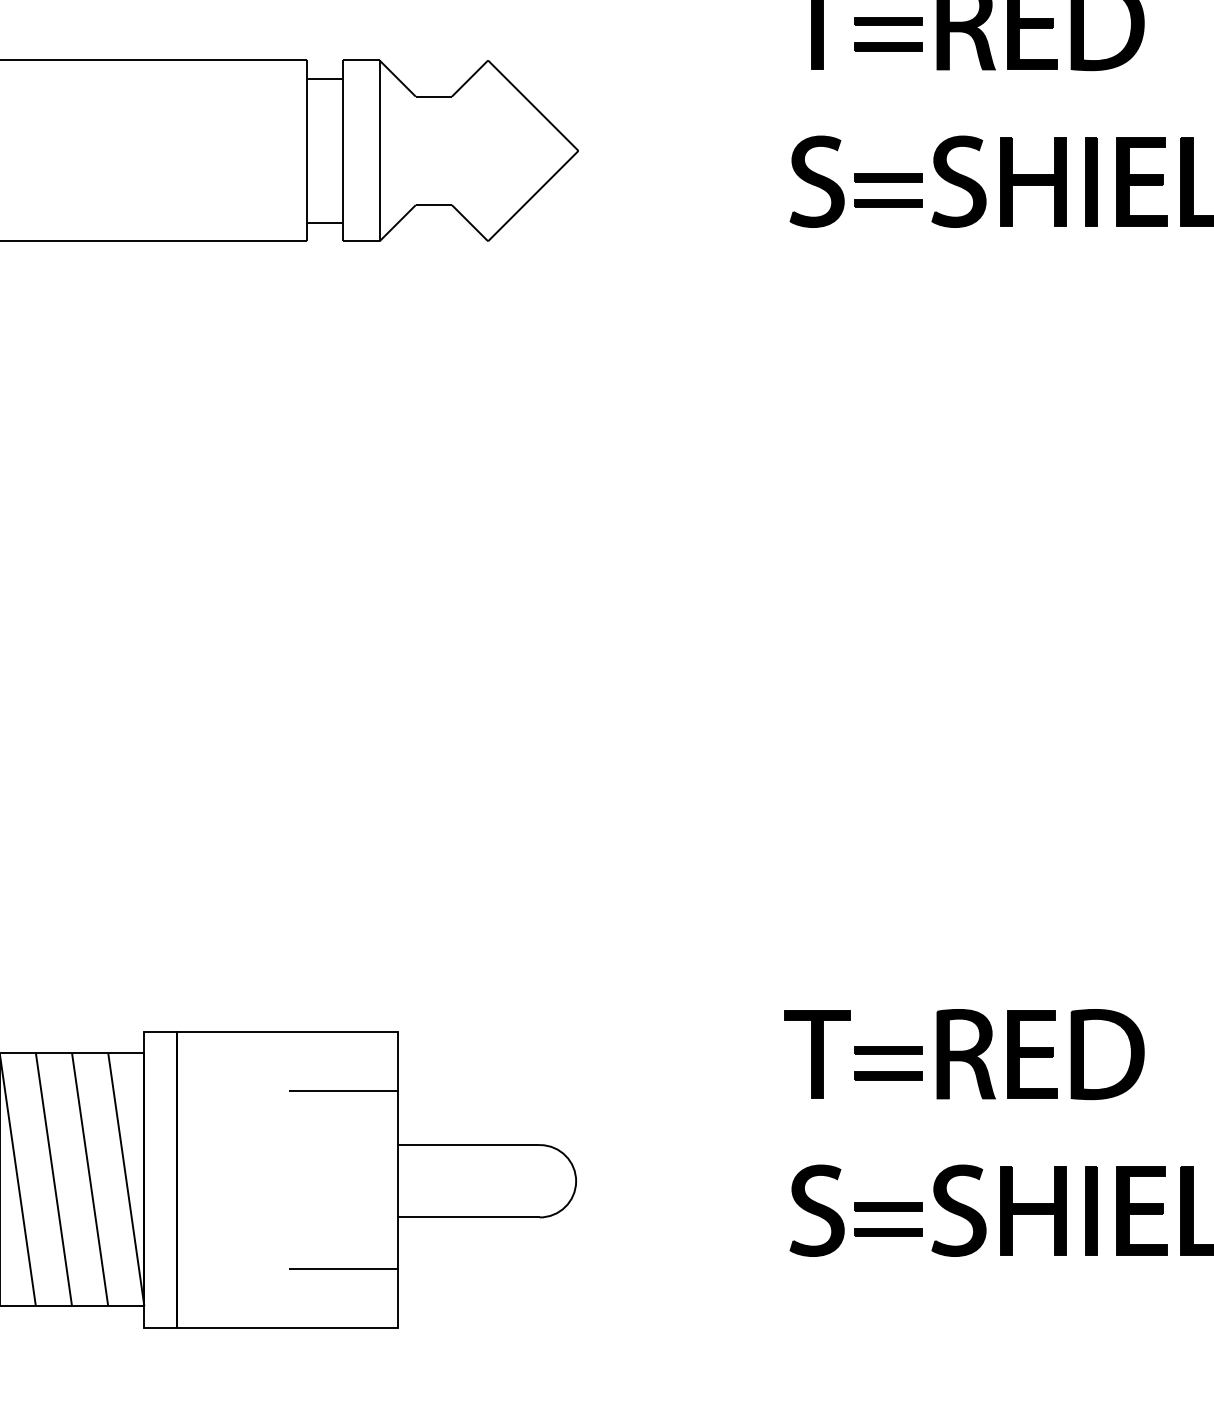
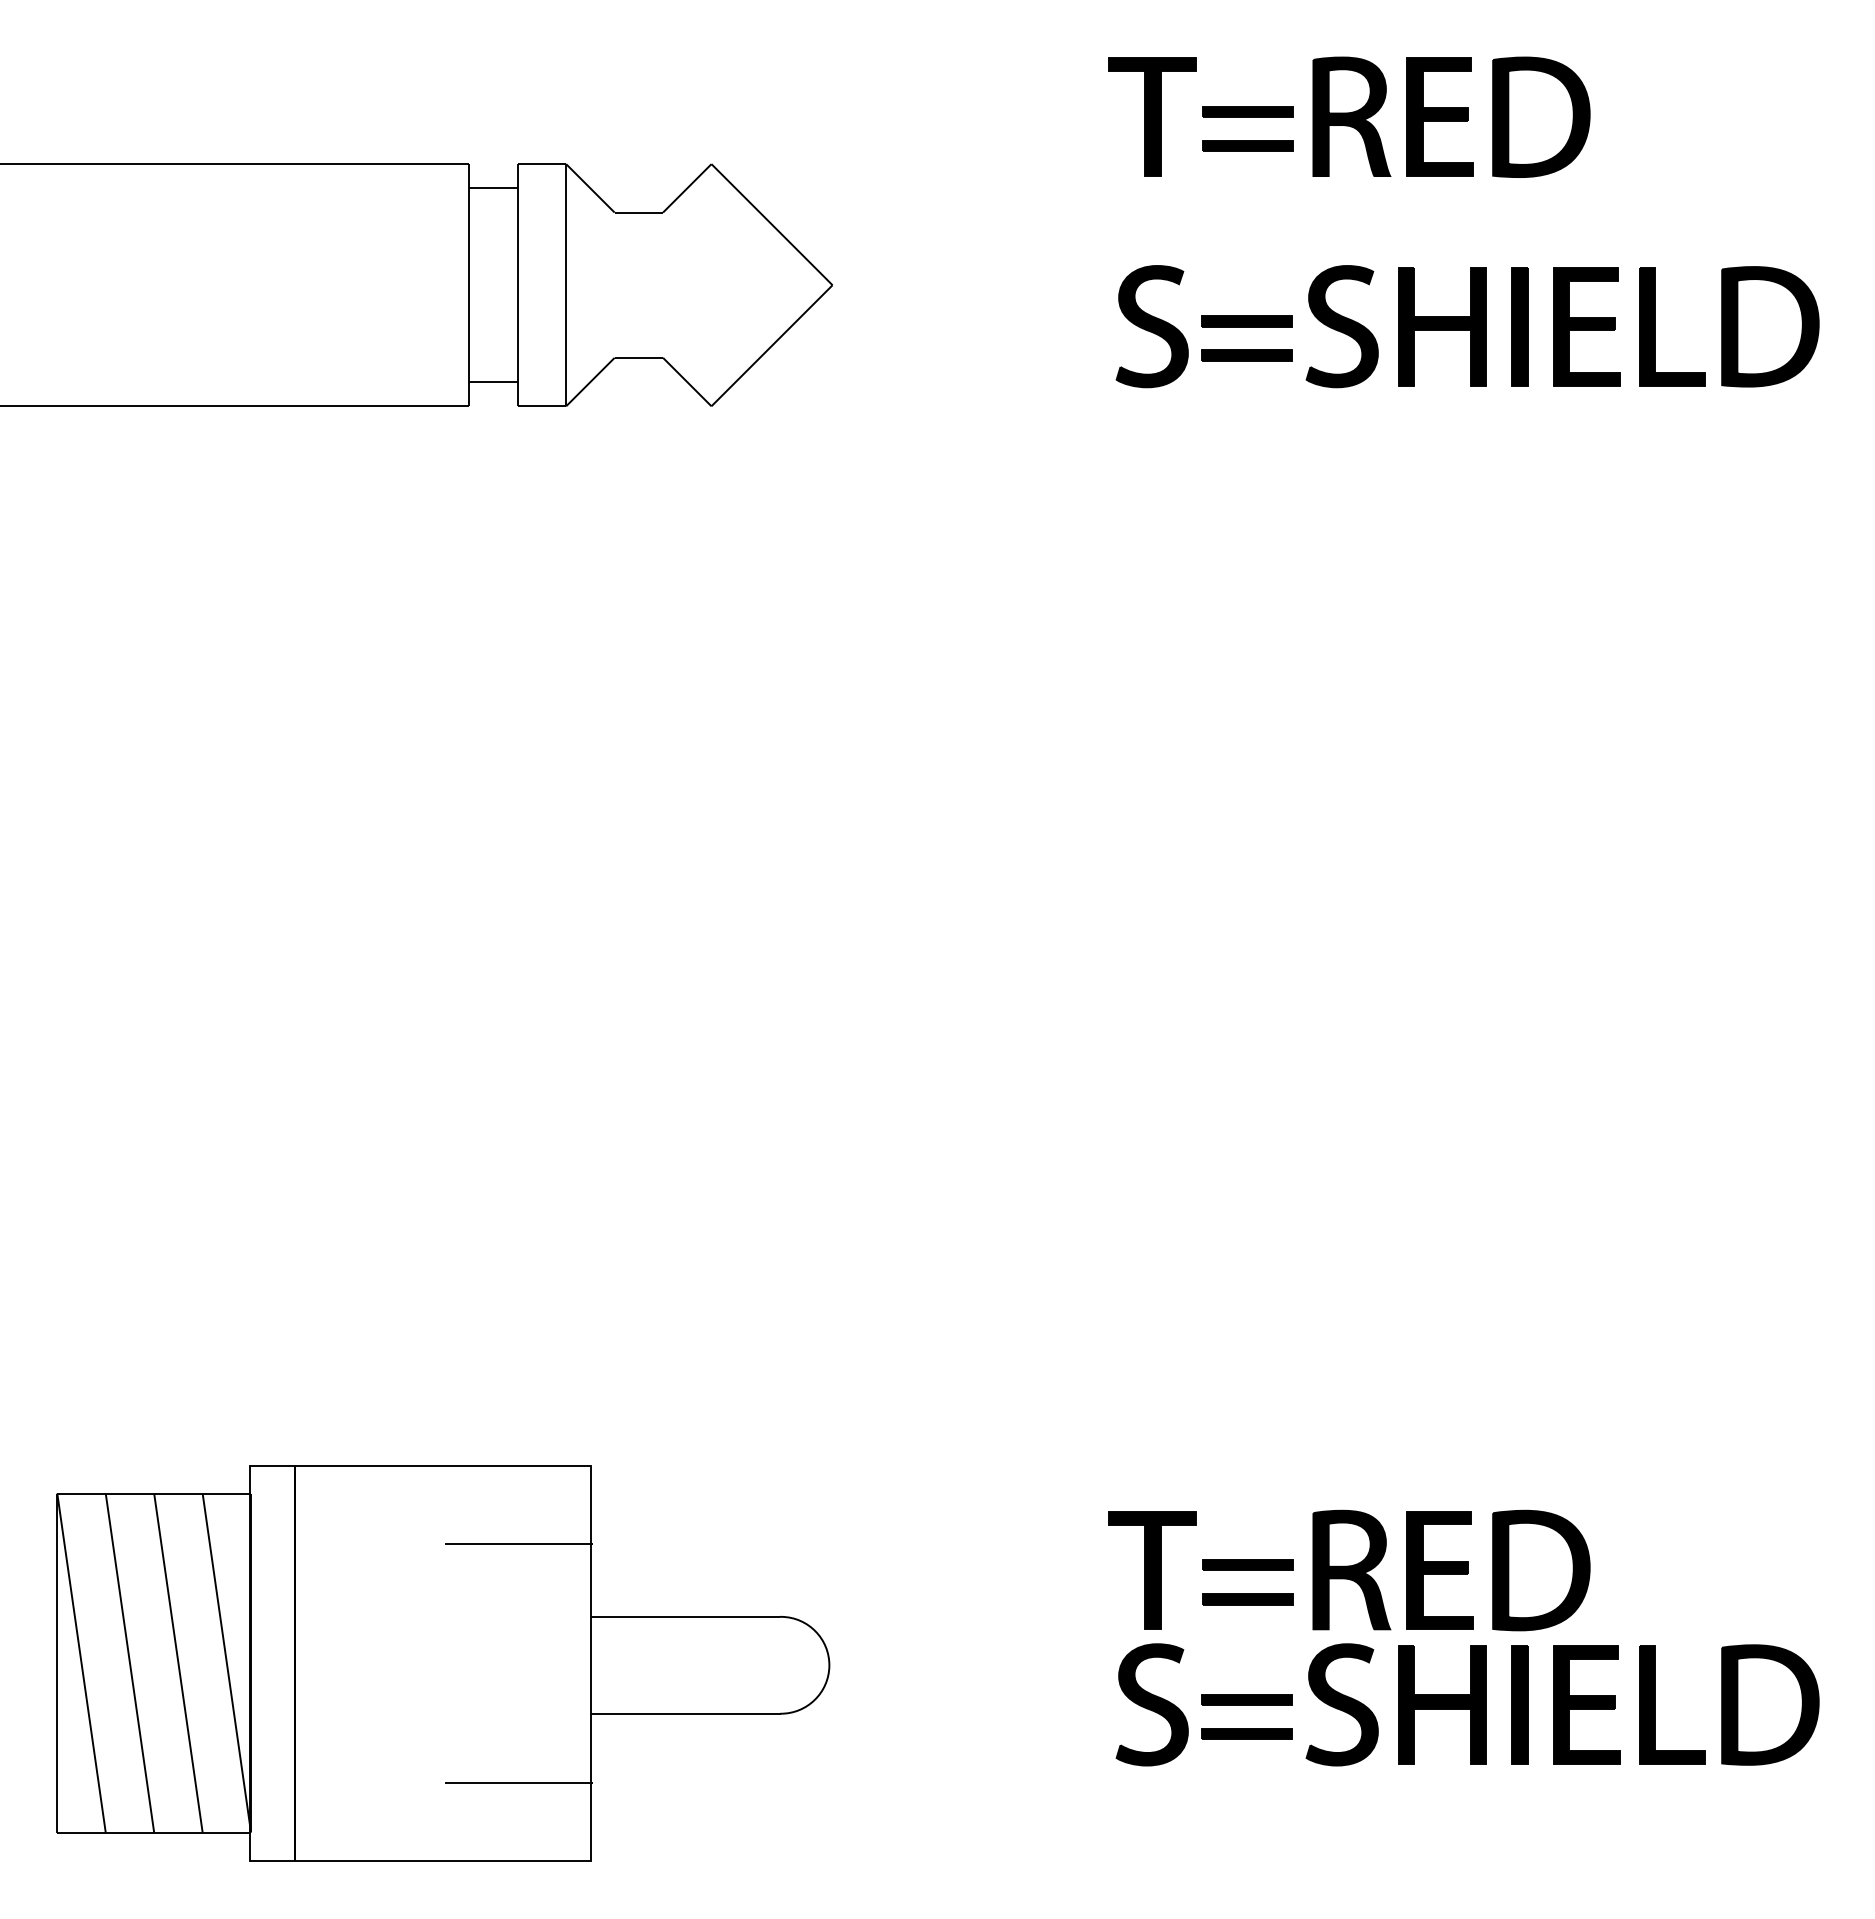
part: (964, 1054) -> (1349, 1570), moved

